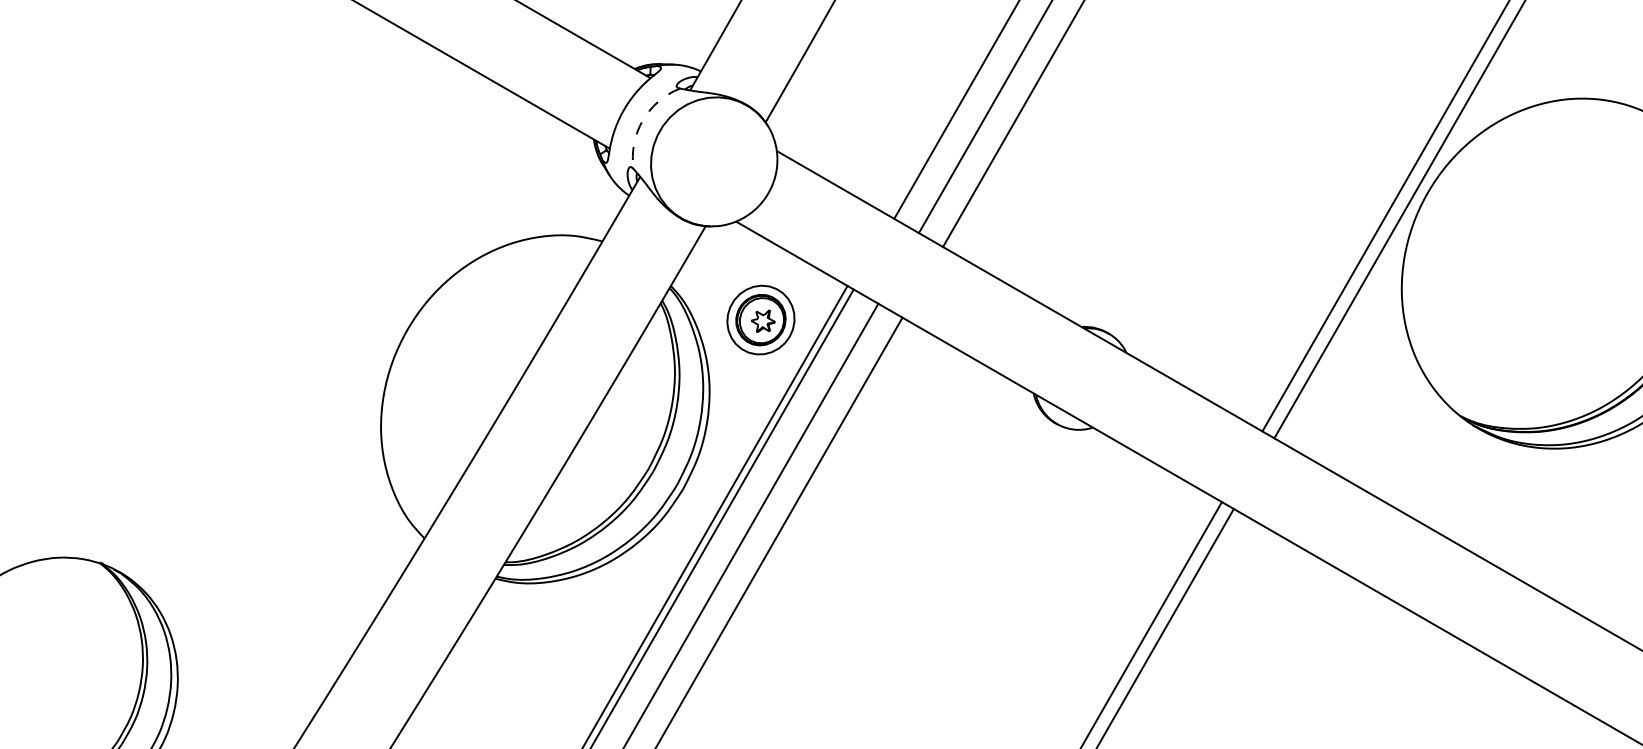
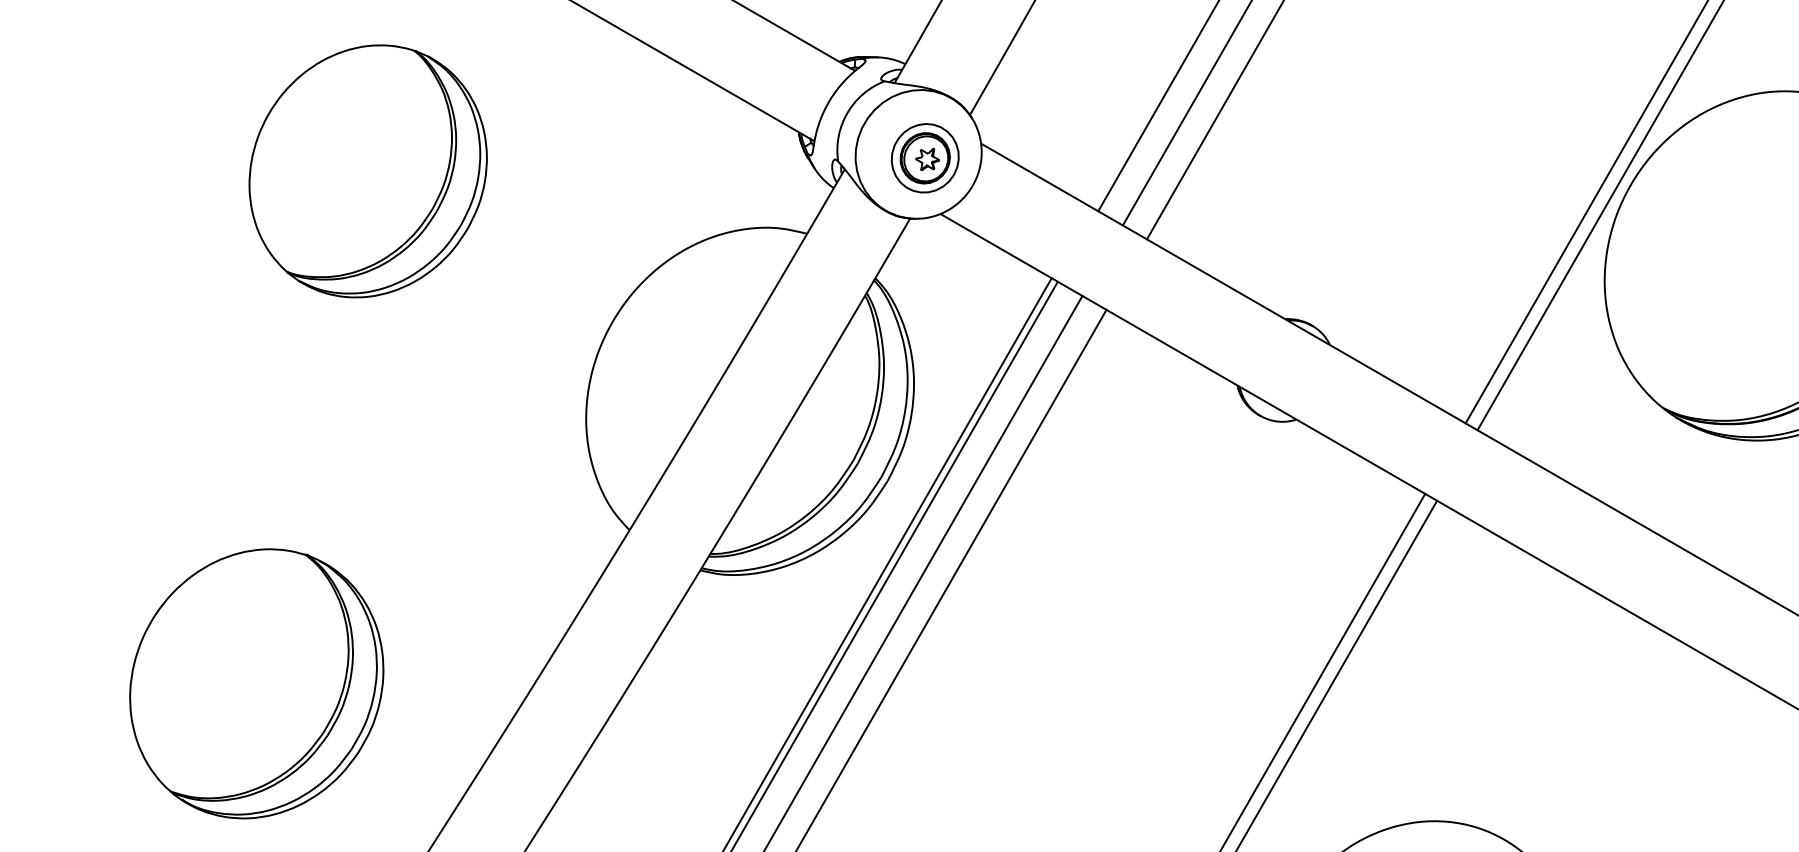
arc: (642, 120) -> (847, 113), dashed -> solid
part: (161, 178) -> (367, 171), added
part: (760, 320) -> (924, 158), moved

